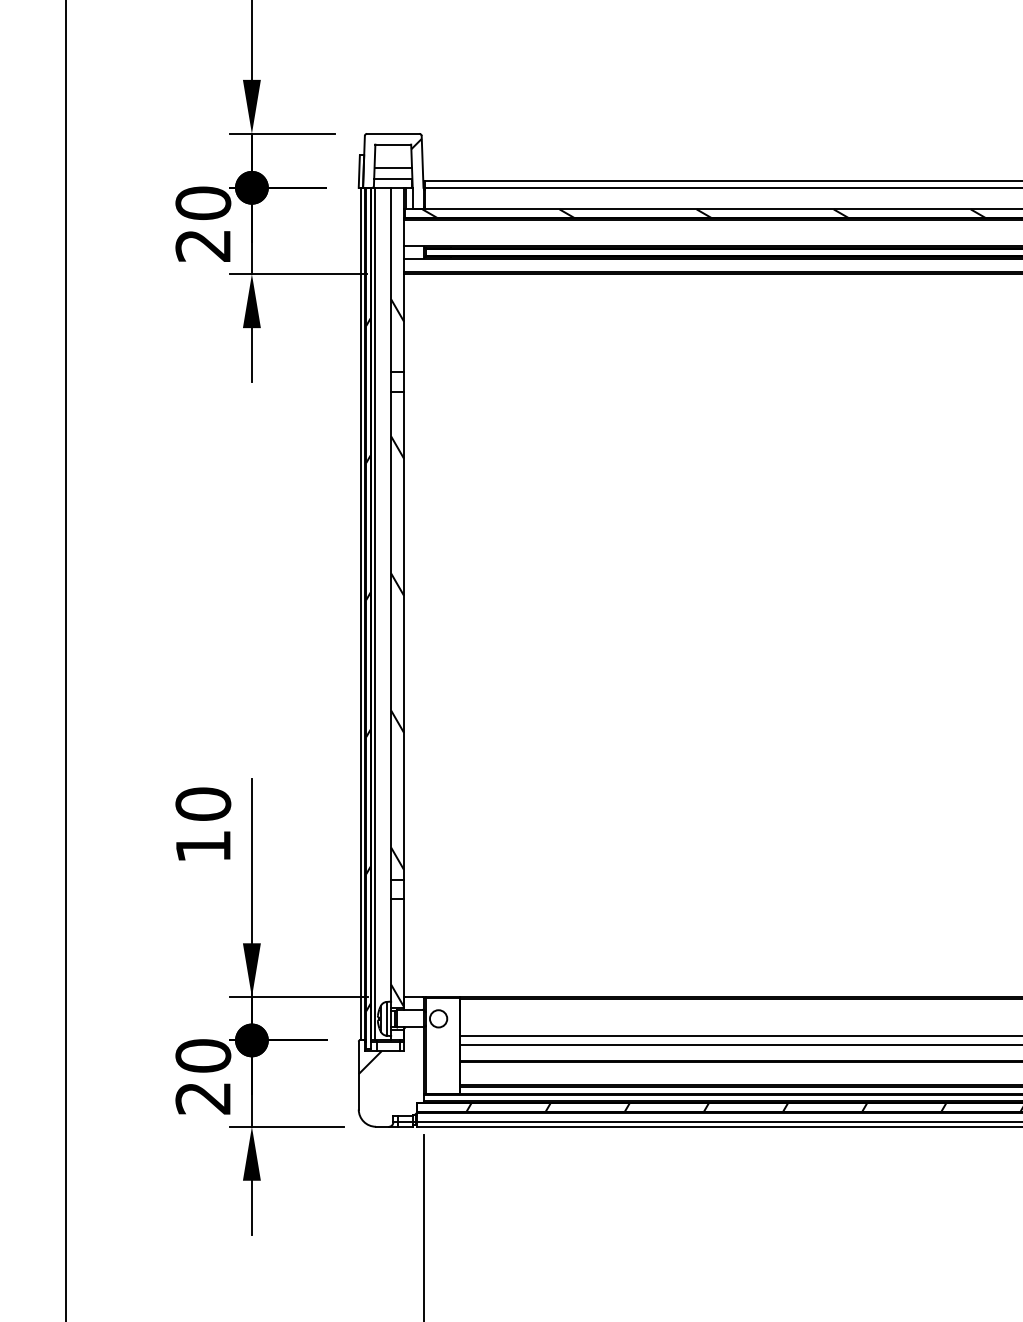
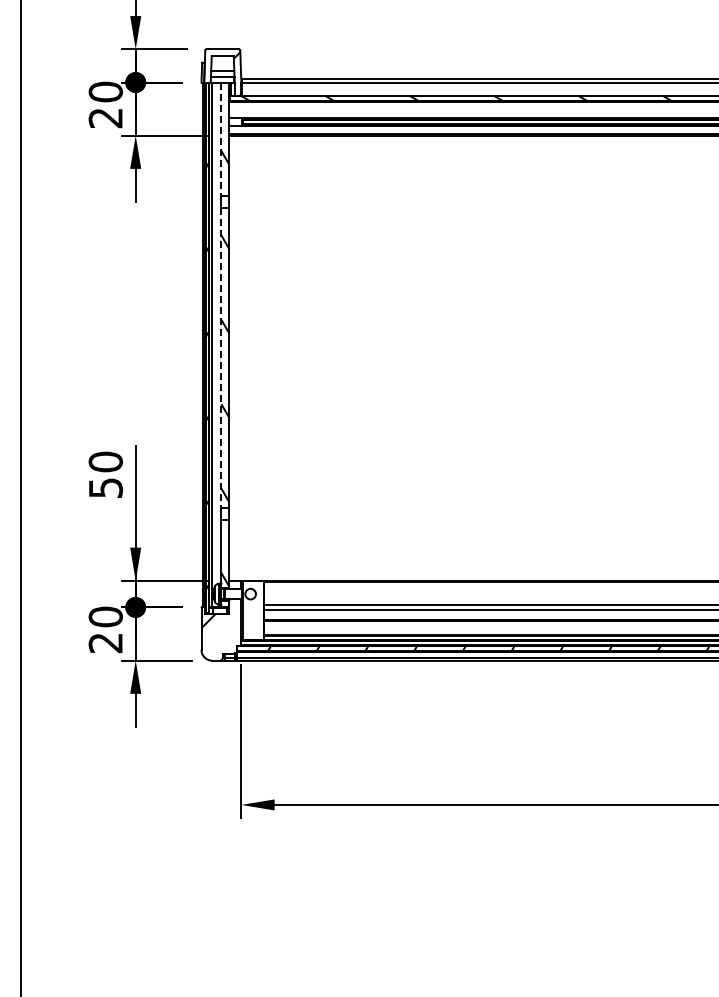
line: (391, 280) -> (221, 139), solid -> dashed
line: (391, 636) -> (221, 358), solid -> dashed
text: (202, 845) -> (105, 487), 10 -> 50

